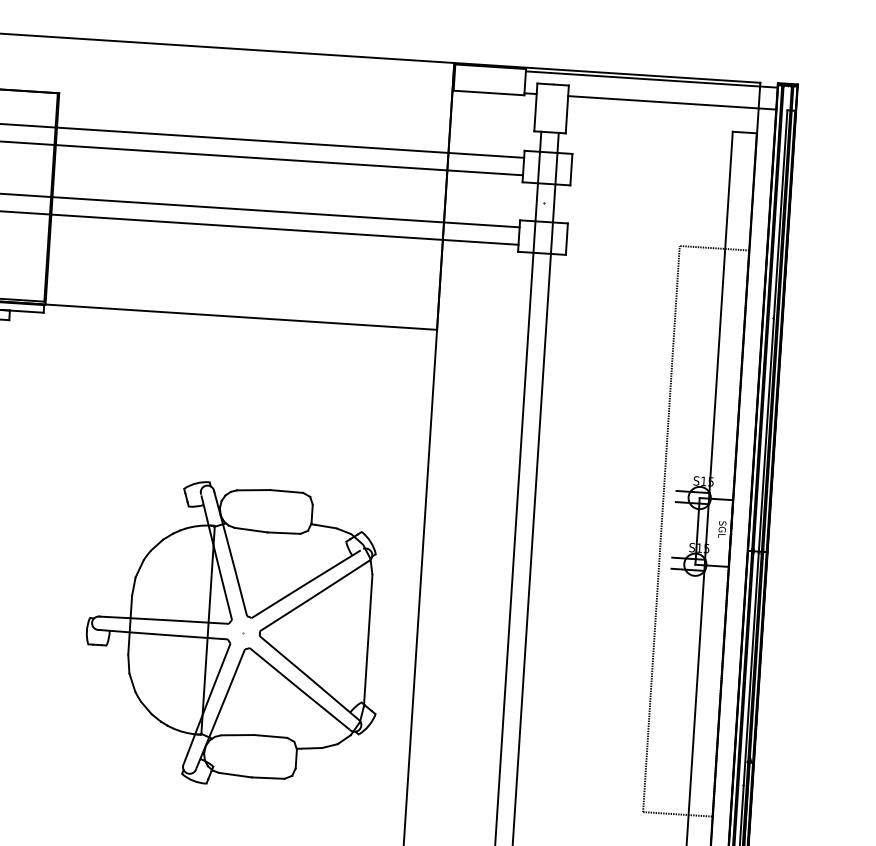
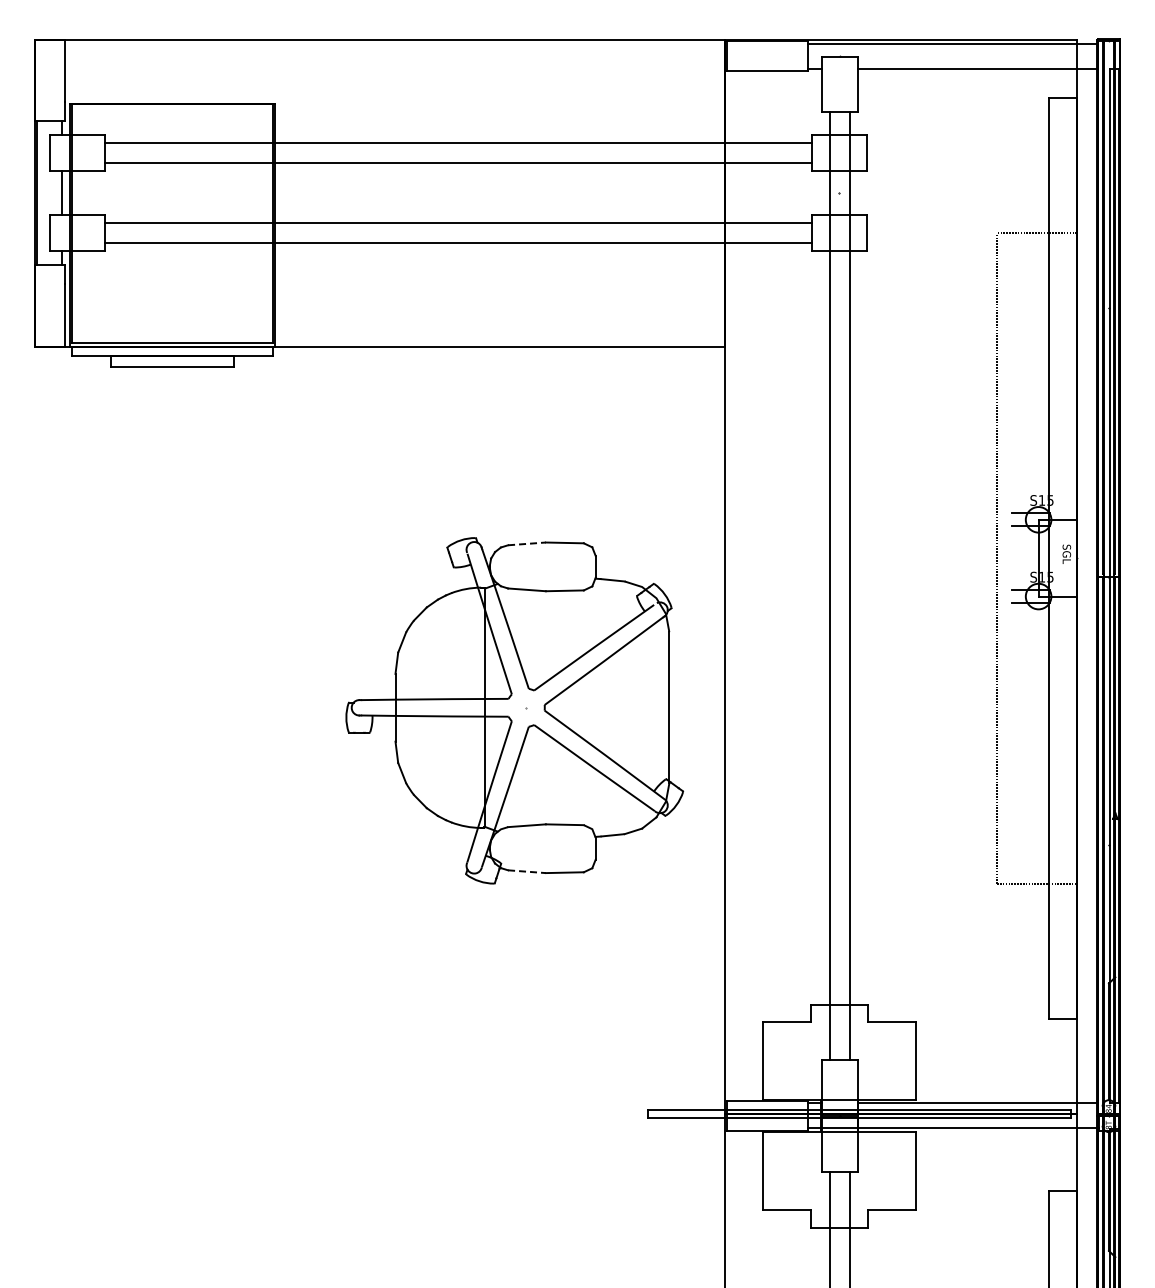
line: (253, 489) -> (526, 543), solid -> dashed
line: (234, 774) -> (526, 871), solid -> dashed

